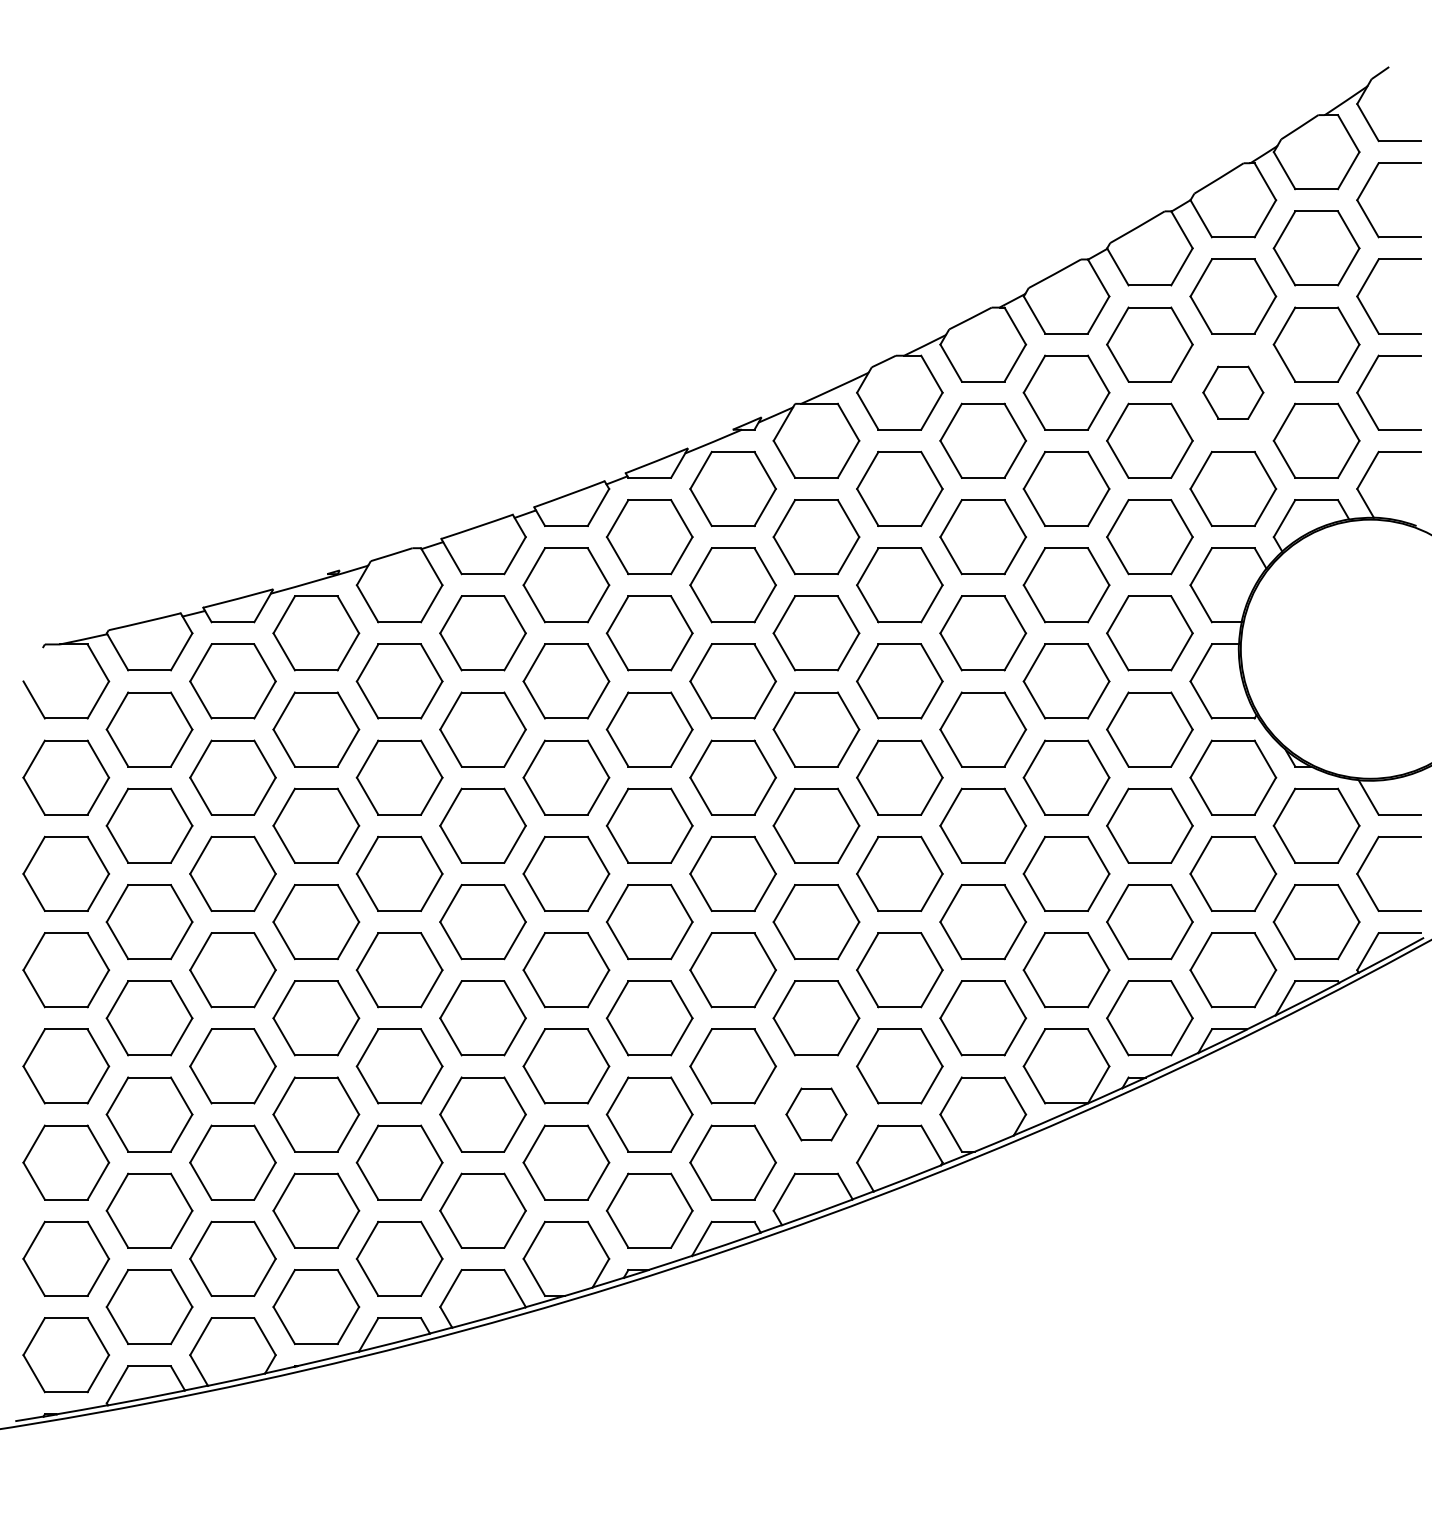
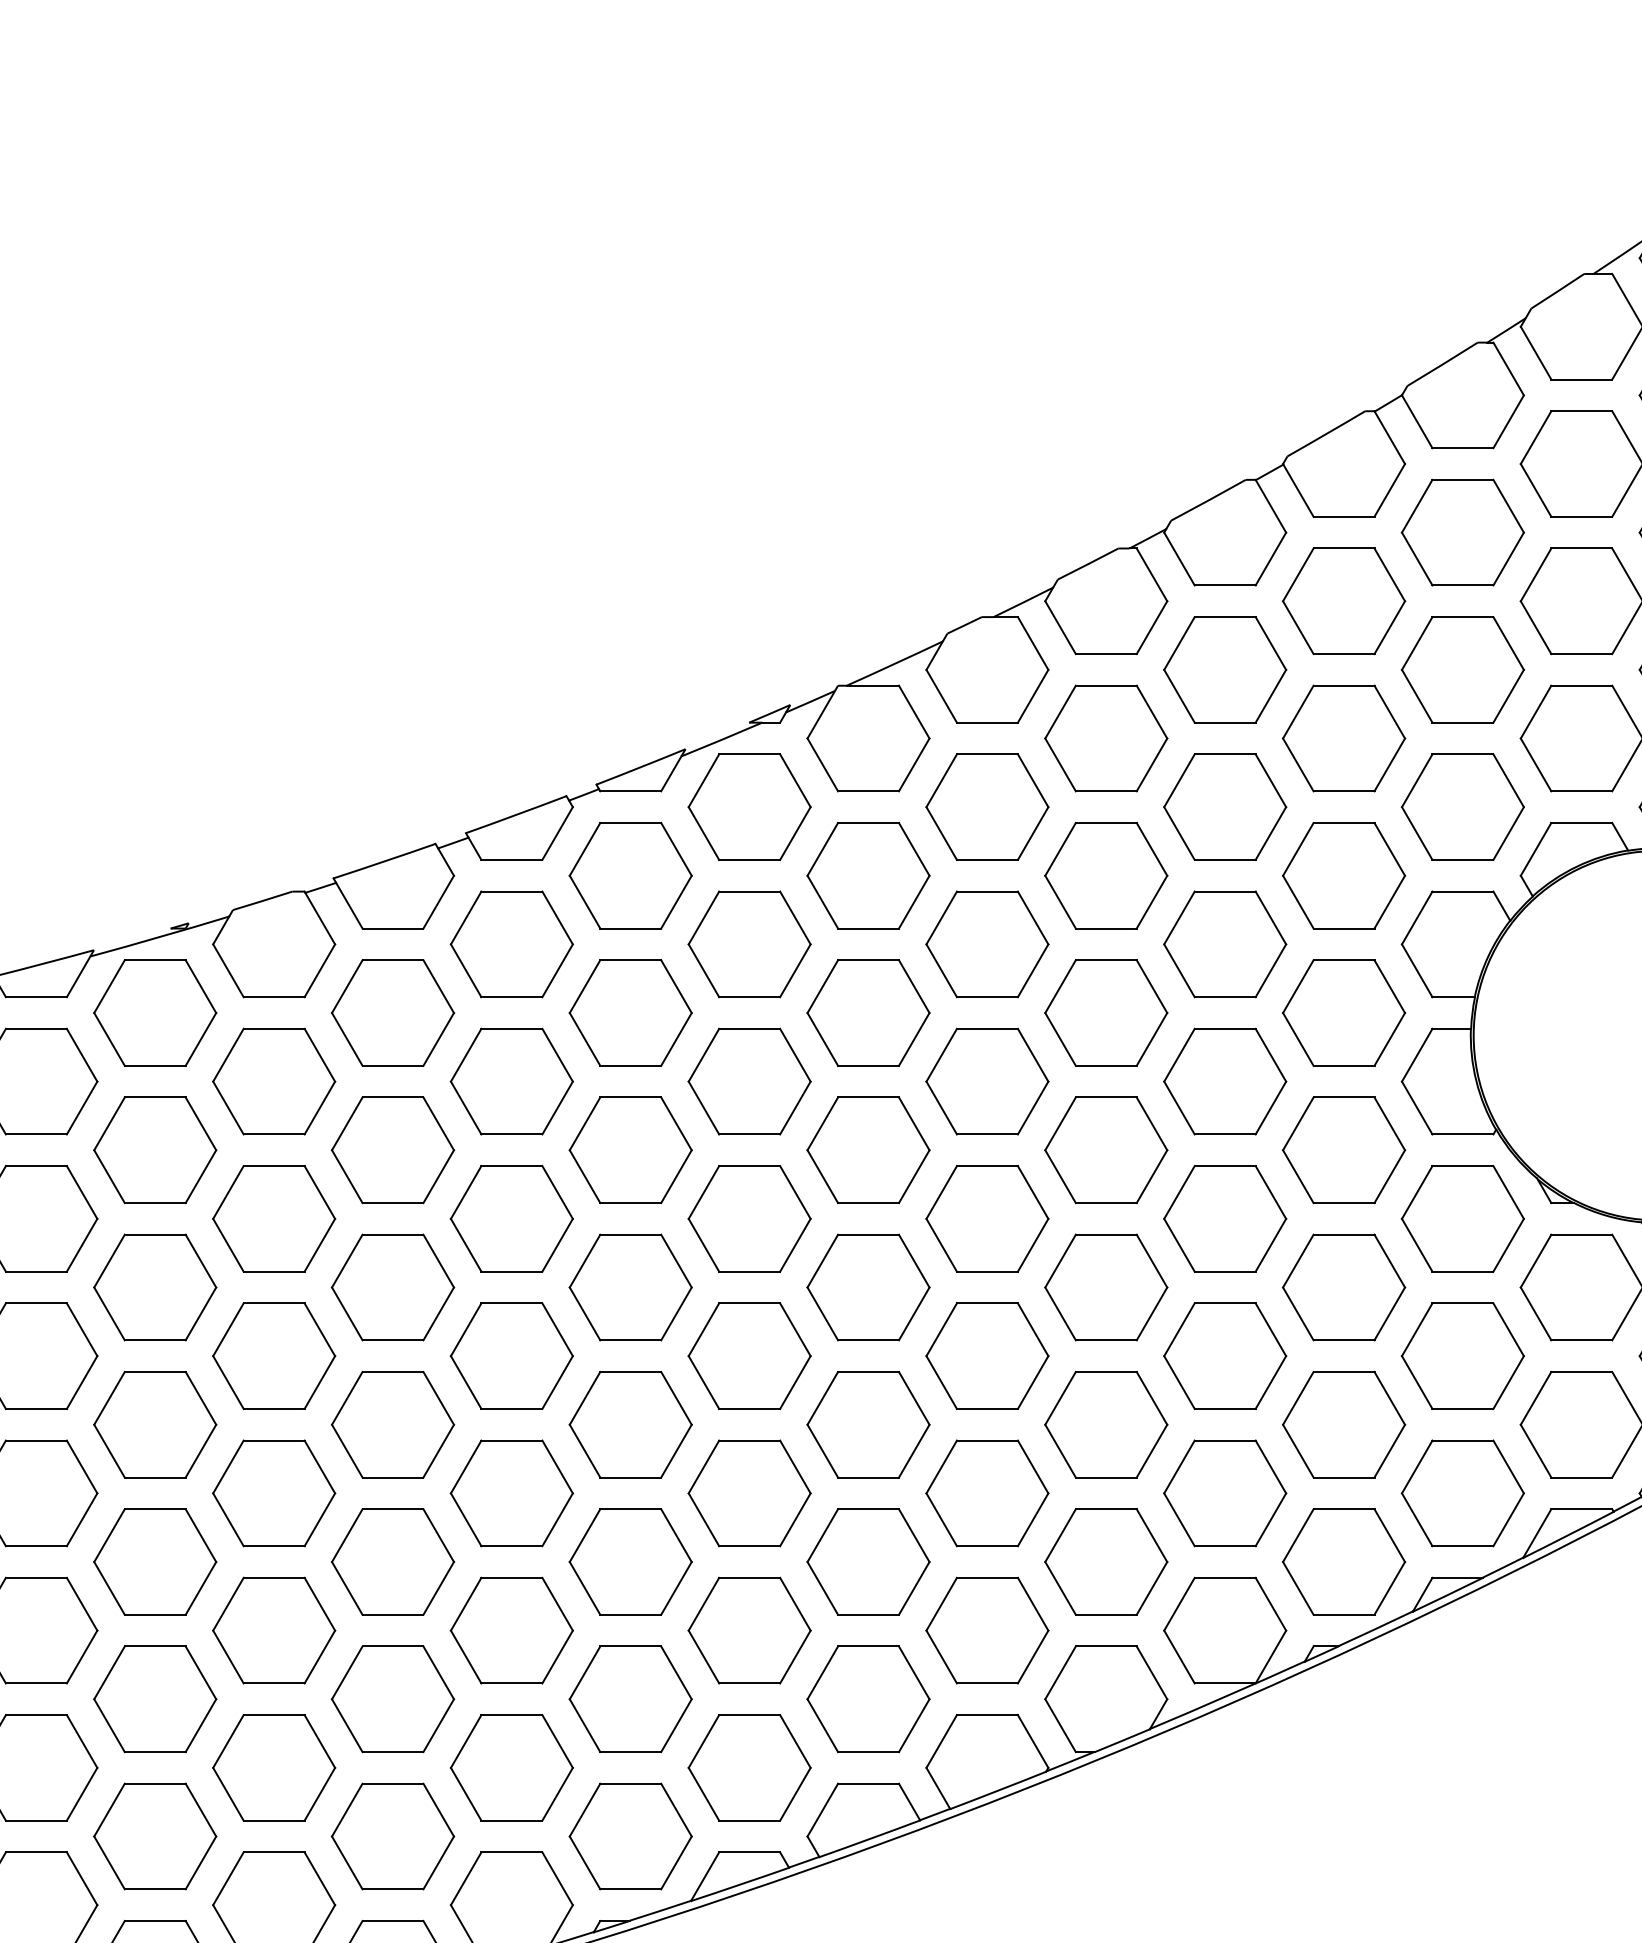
part: (1233, 392) -> (1463, 669), size x1.43
part: (816, 1114) -> (868, 1699), size x1.43

